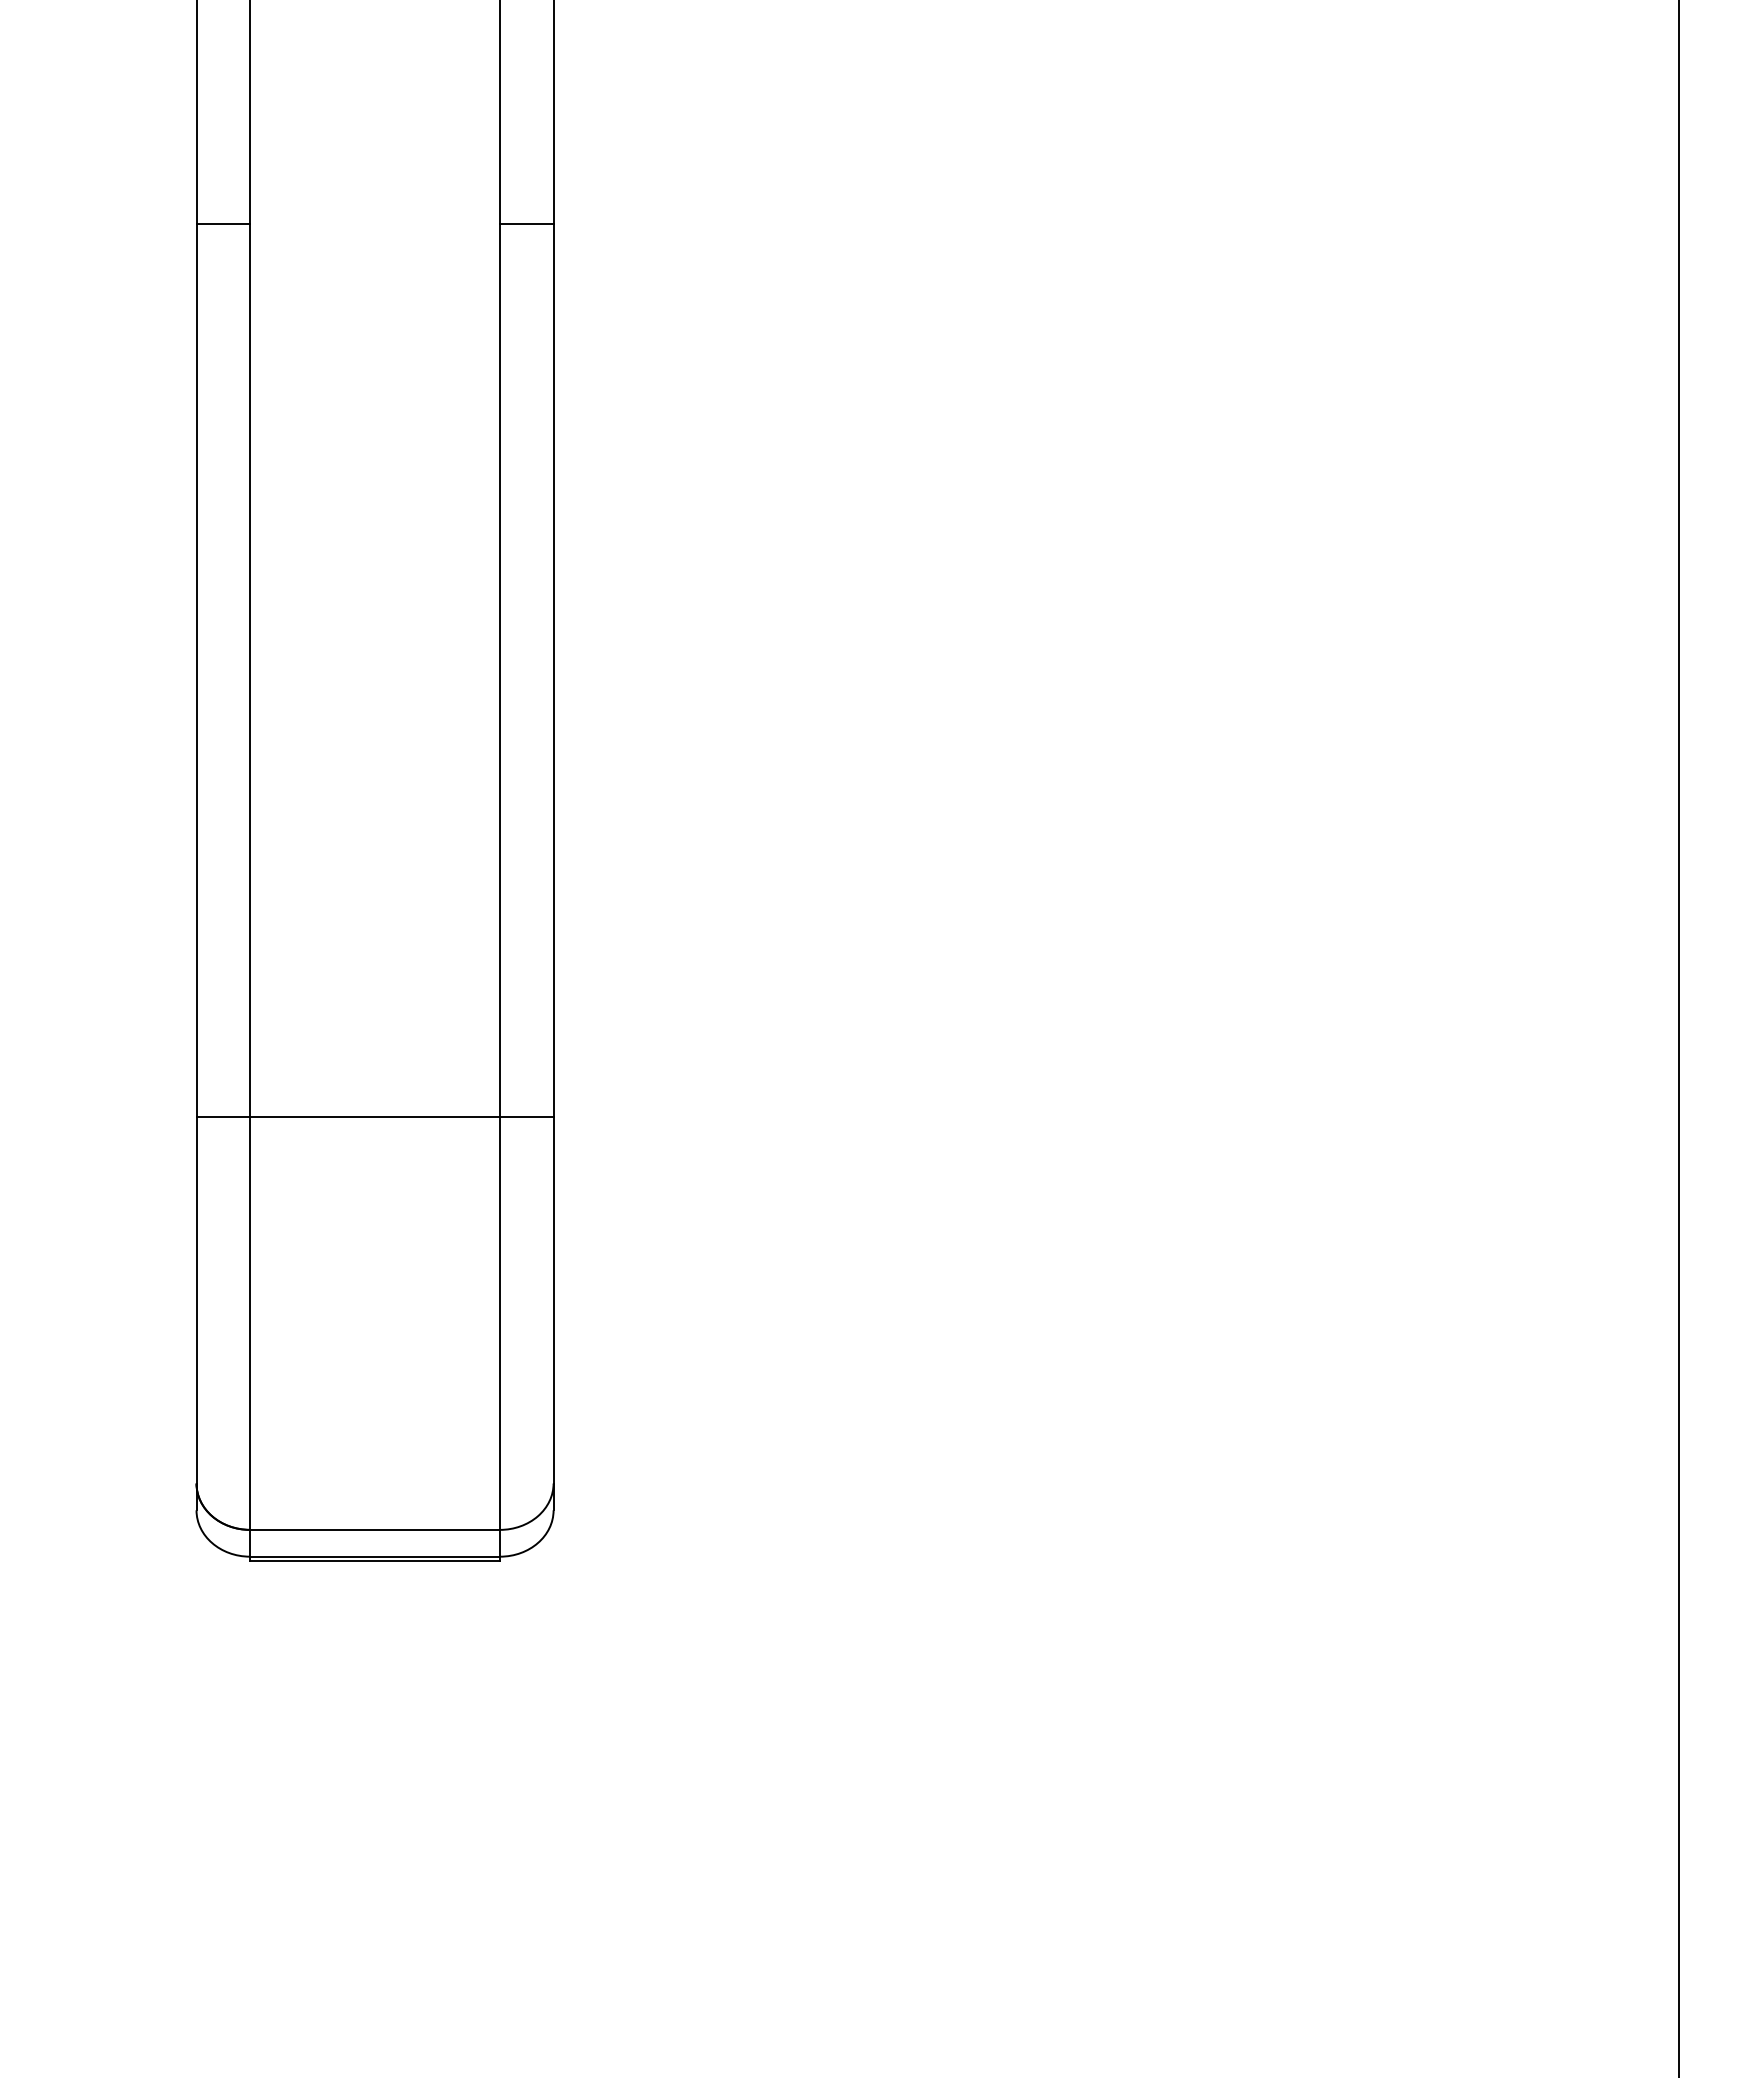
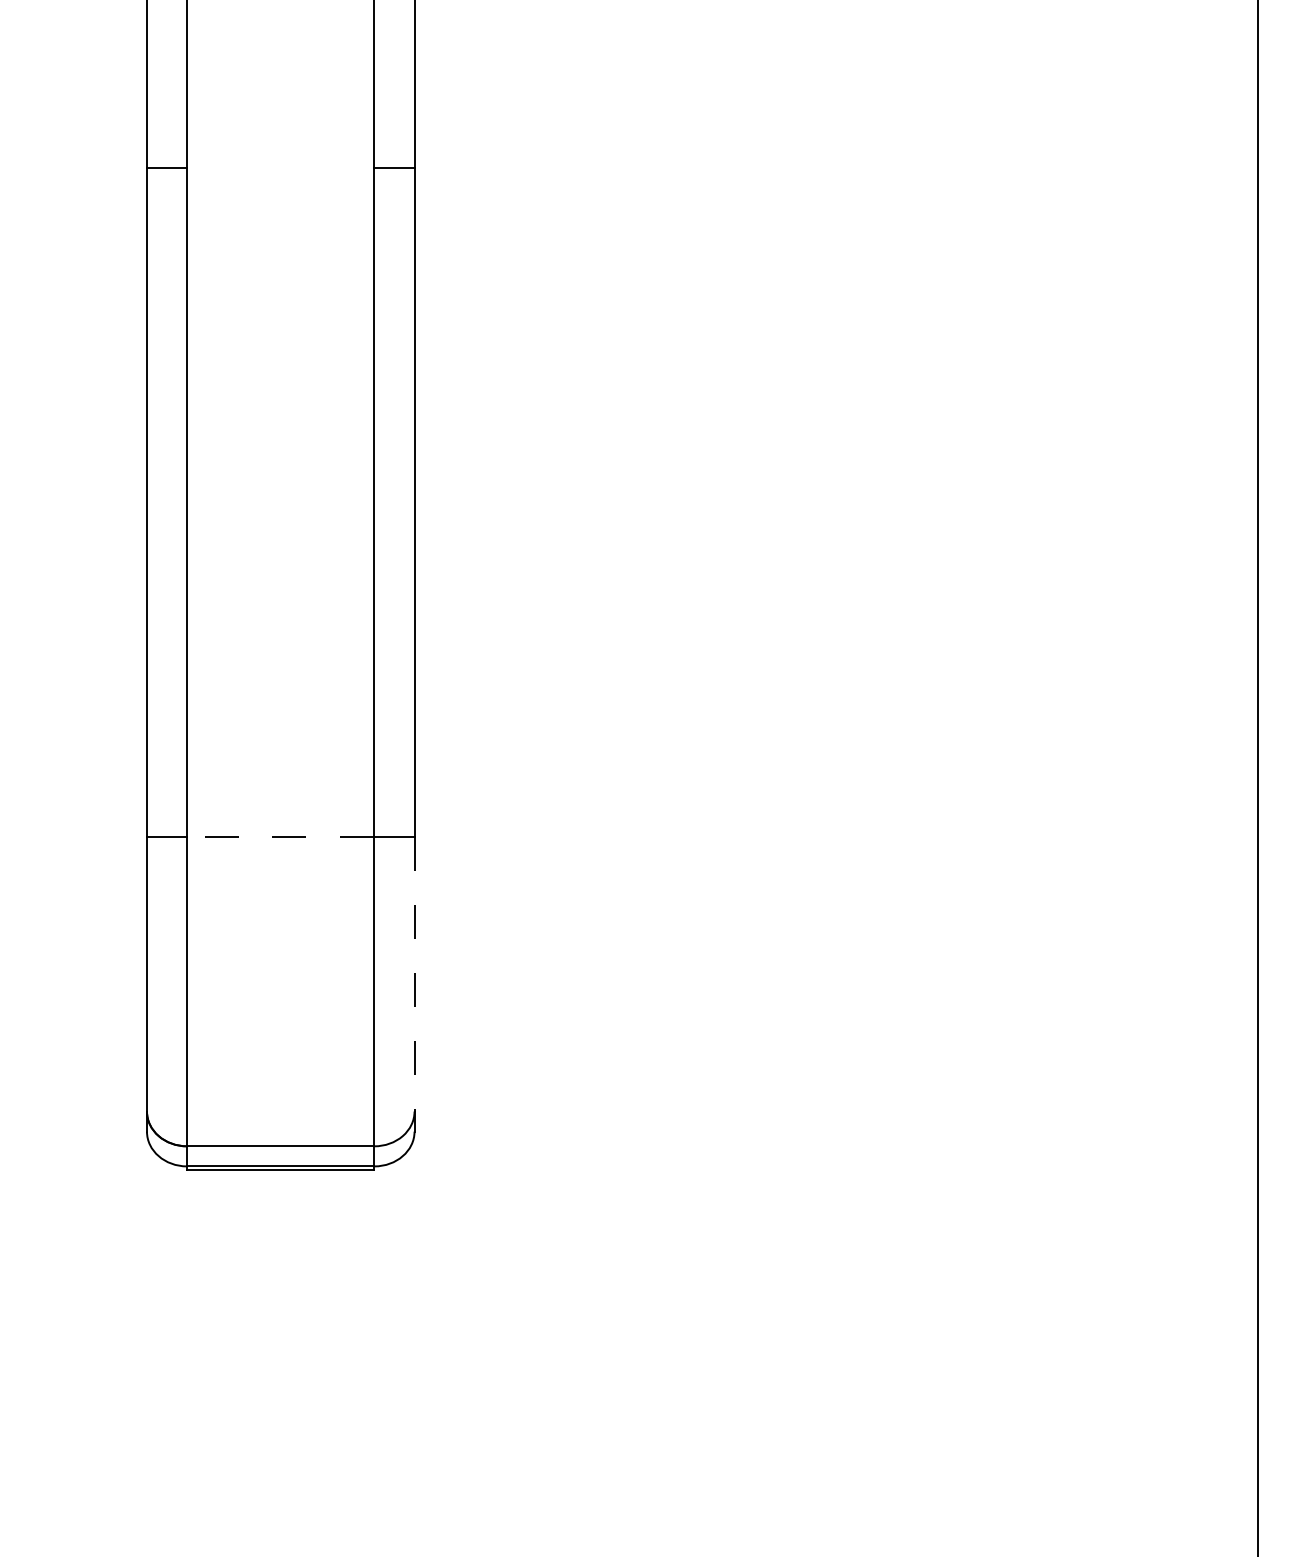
line: (375, 1117) -> (281, 837), solid -> dashed
line: (553, 1300) -> (414, 974), solid -> dashed

